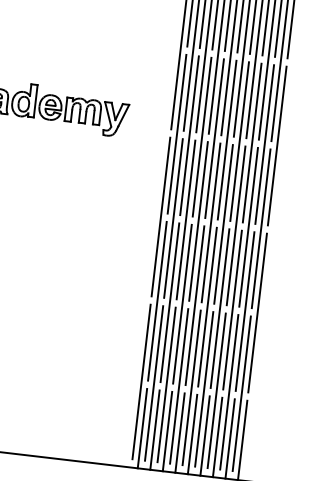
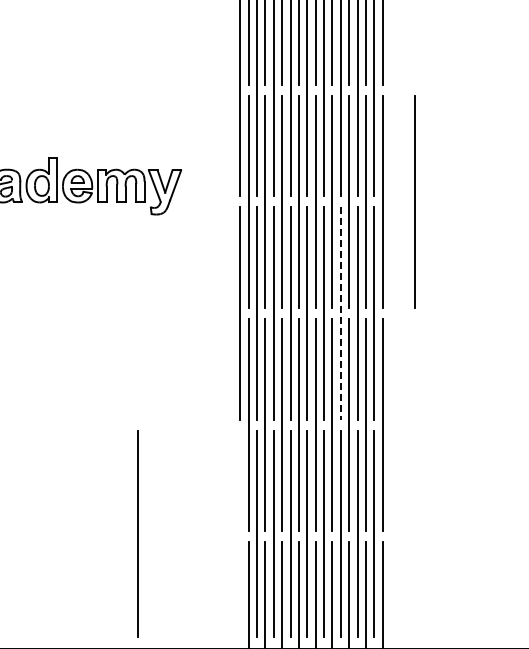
line: (301, 148) -> (414, 201), added
line: (235, 225) -> (340, 313), solid -> dashed
line: (141, 381) -> (137, 533), moved

